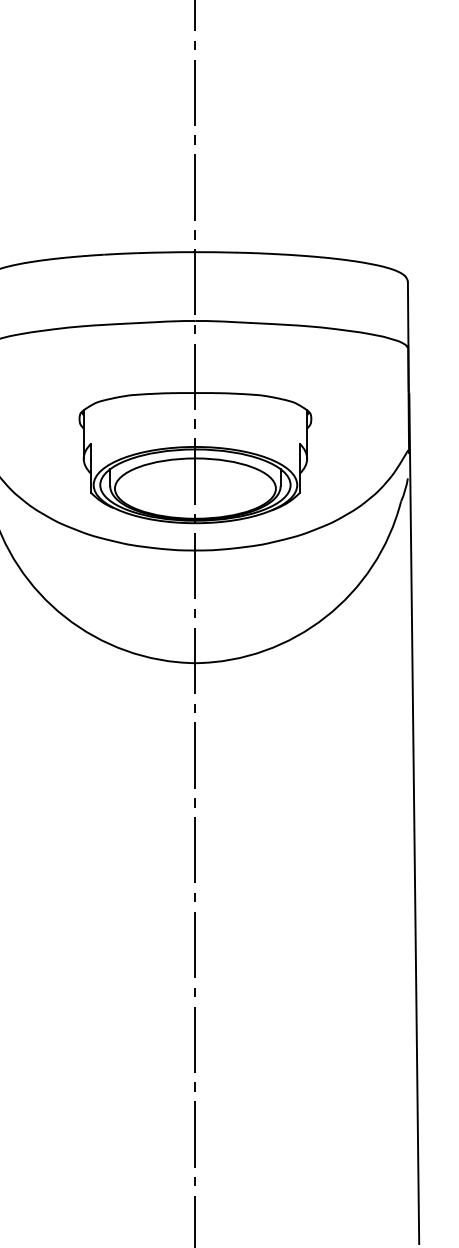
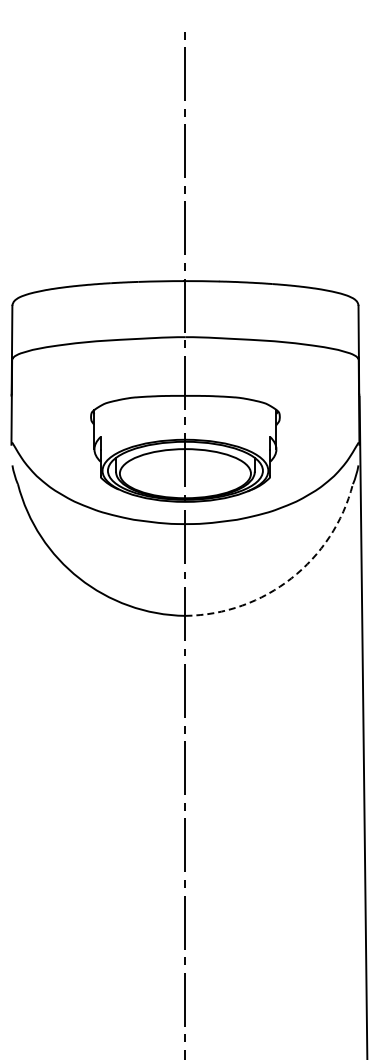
arc: (325, 617) -> (291, 578), solid -> dashed

